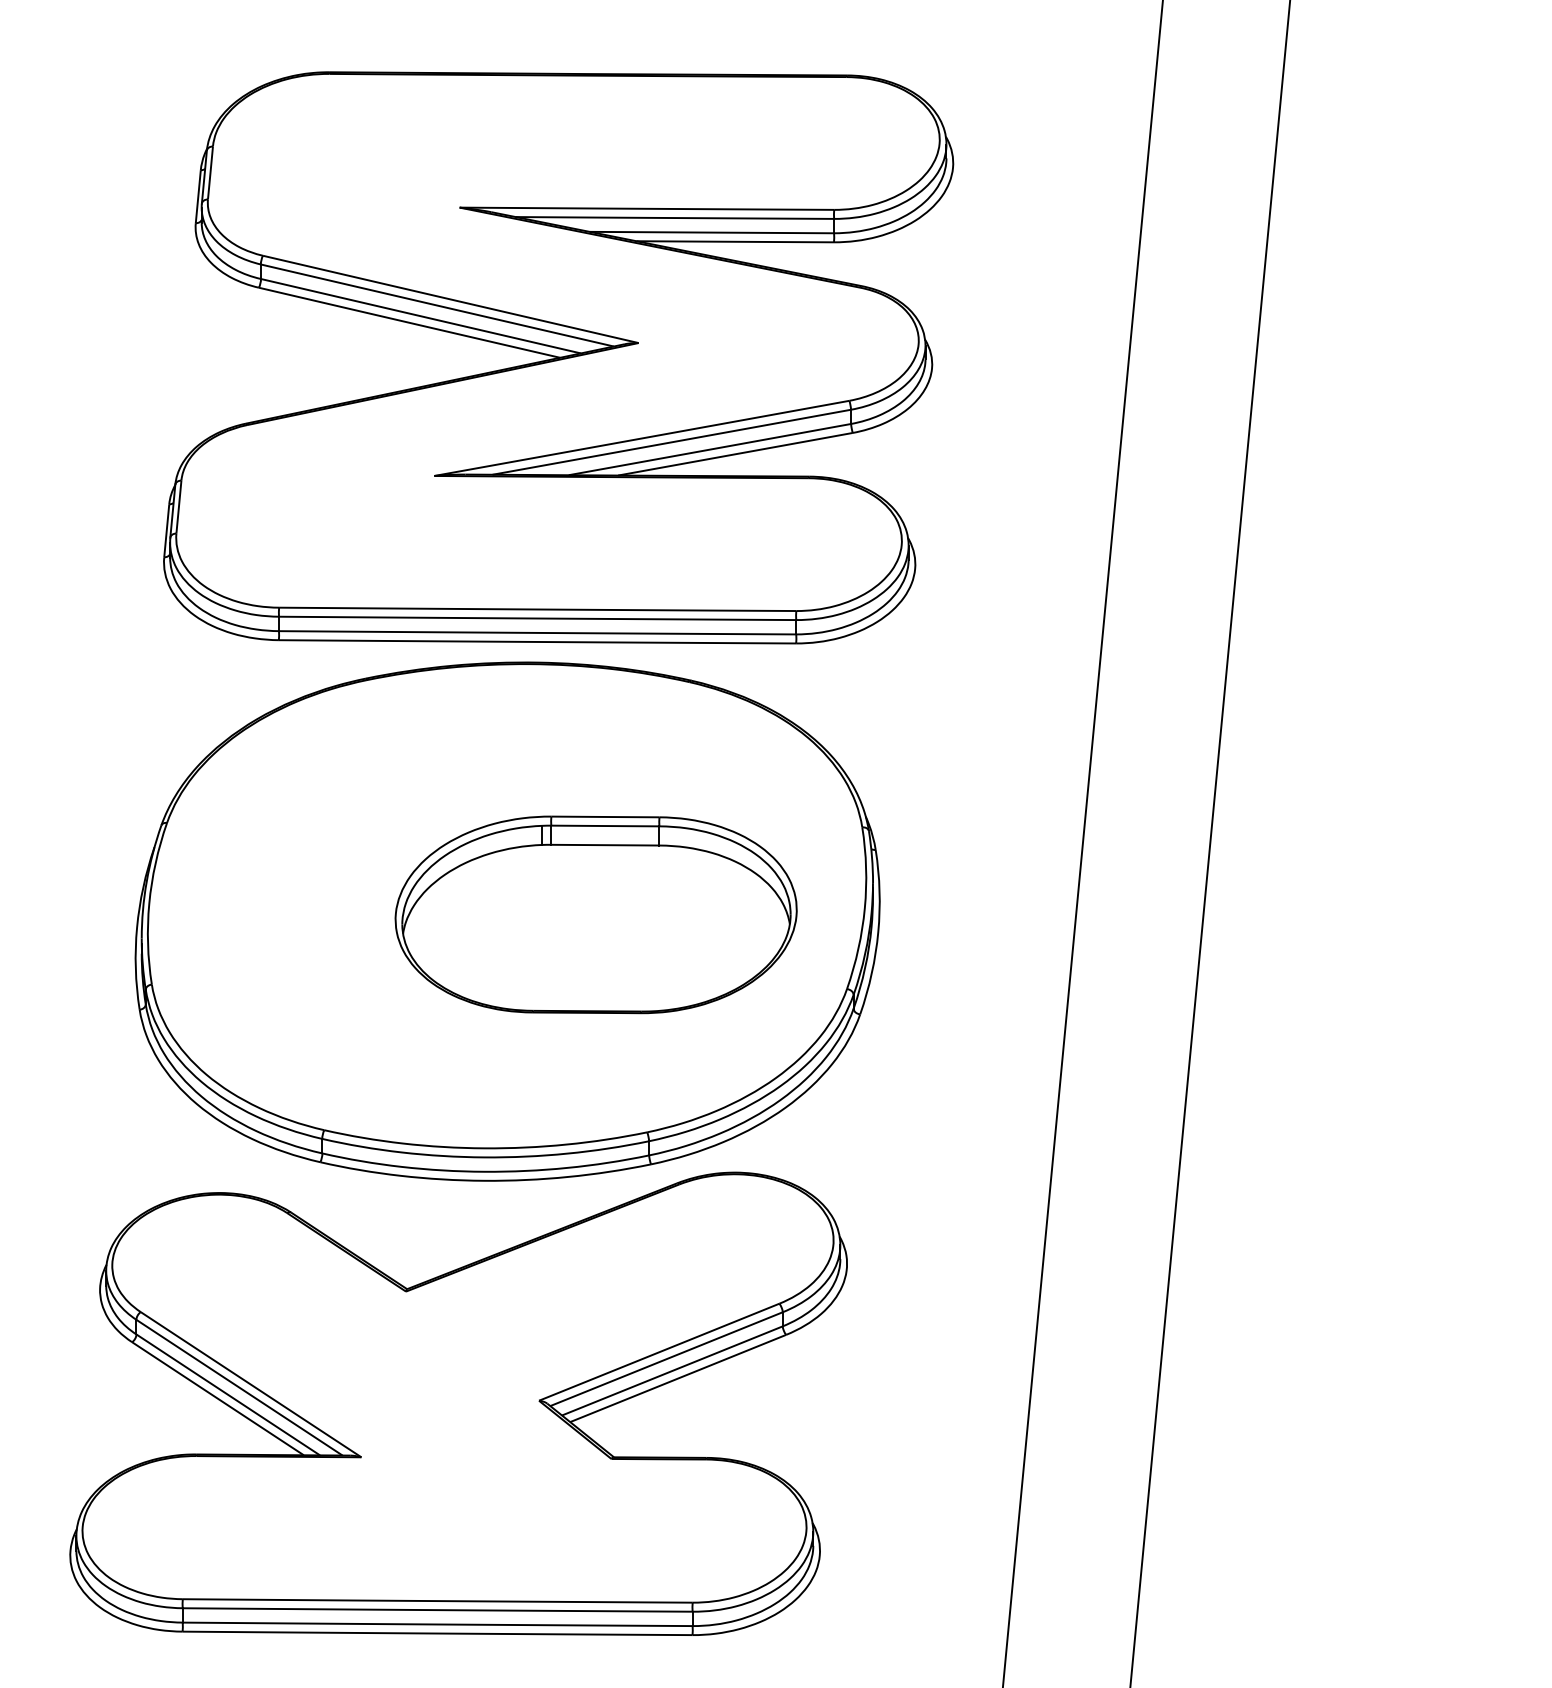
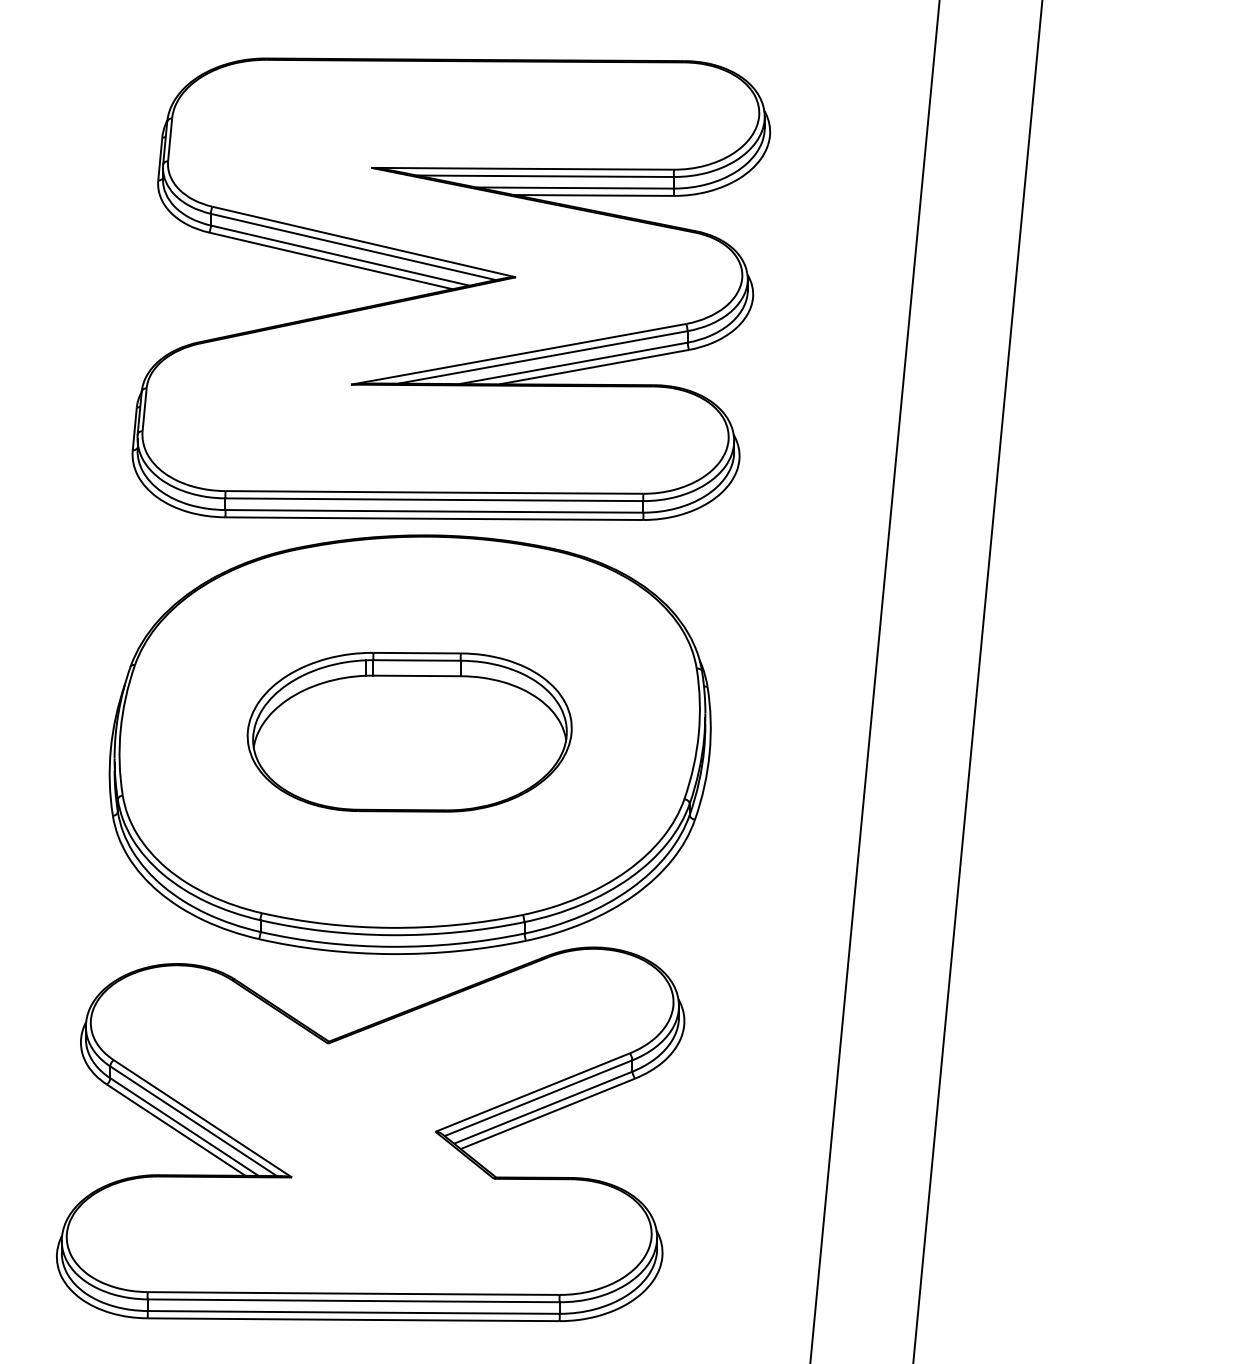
part: (595, 915) -> (409, 732), moved

